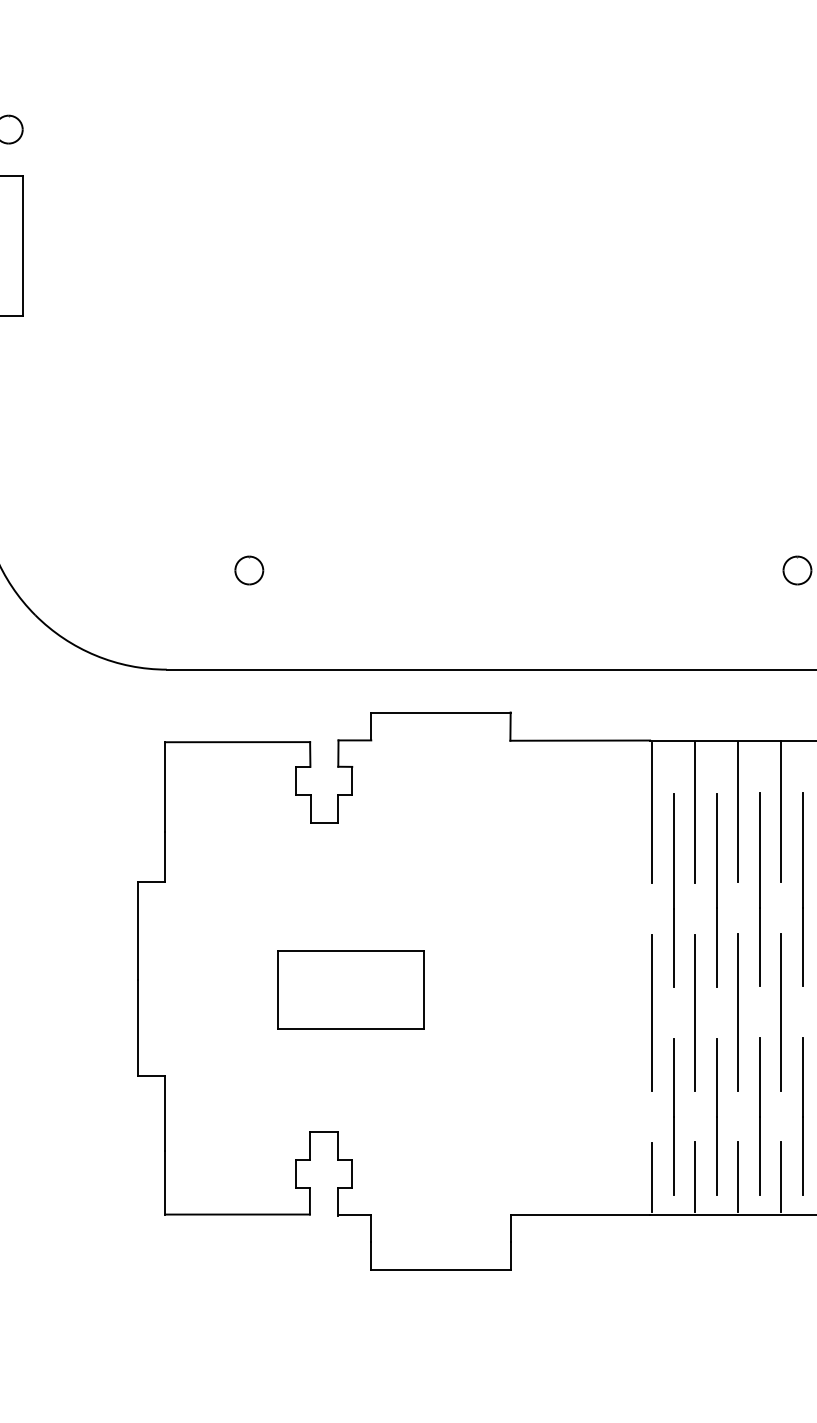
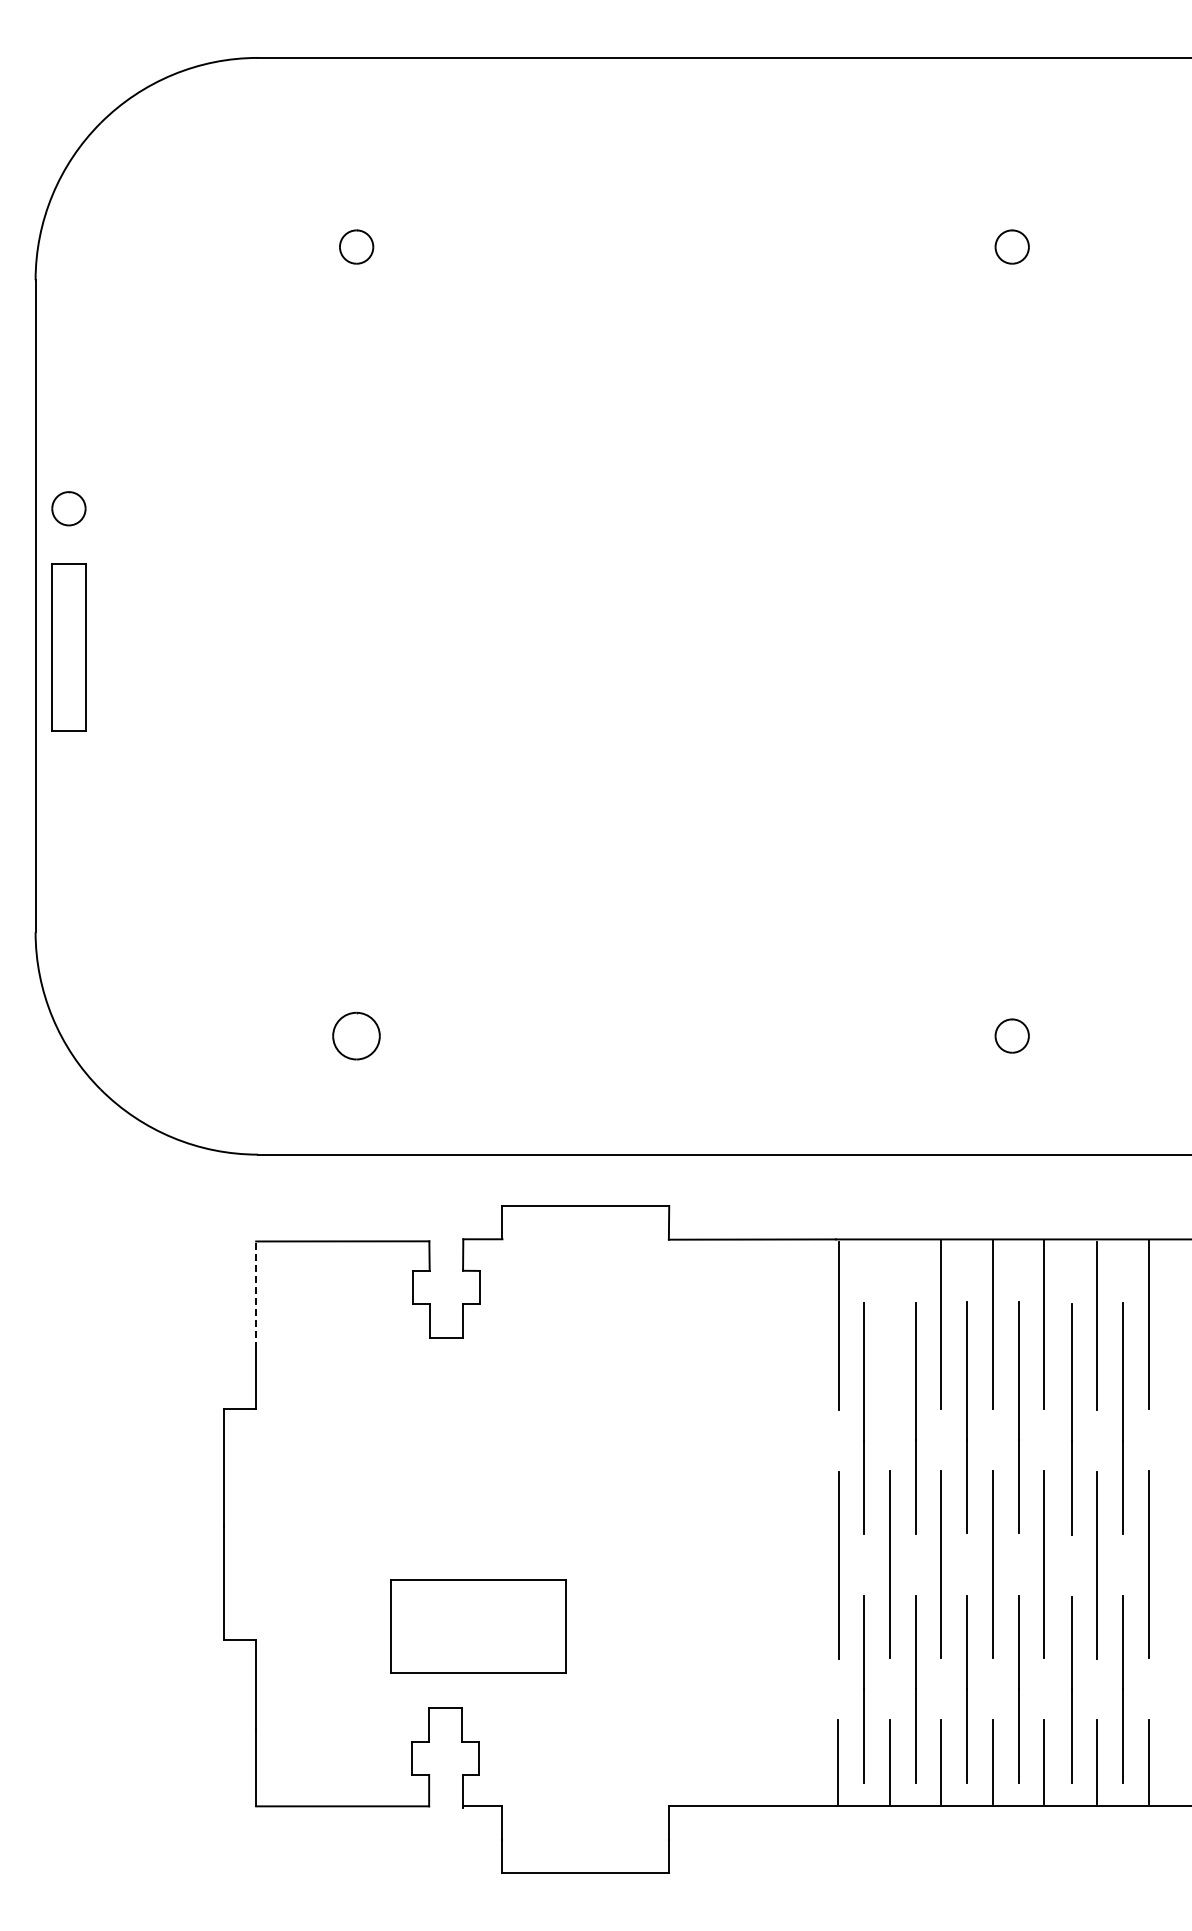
part: (249, 570) -> (356, 1035), size x1.4
line: (165, 787) -> (256, 1295), solid -> dashed
line: (695, 812) -> (890, 1325), removed
part: (351, 989) -> (478, 1626), moved

